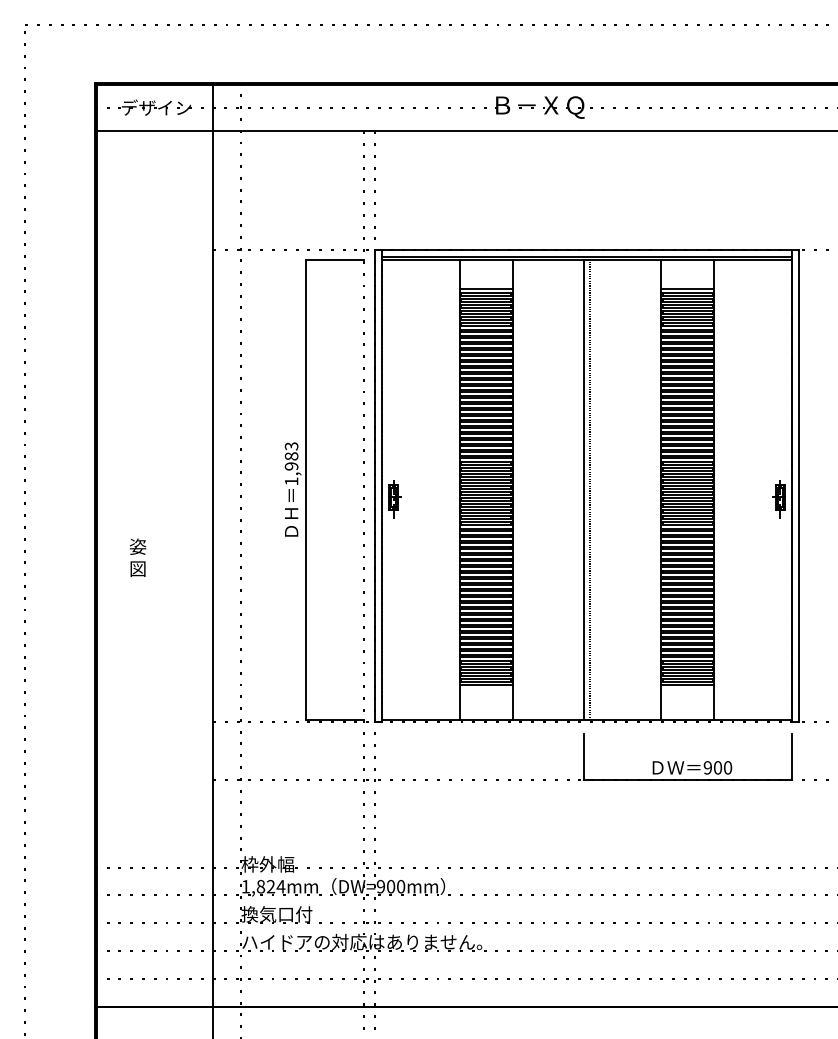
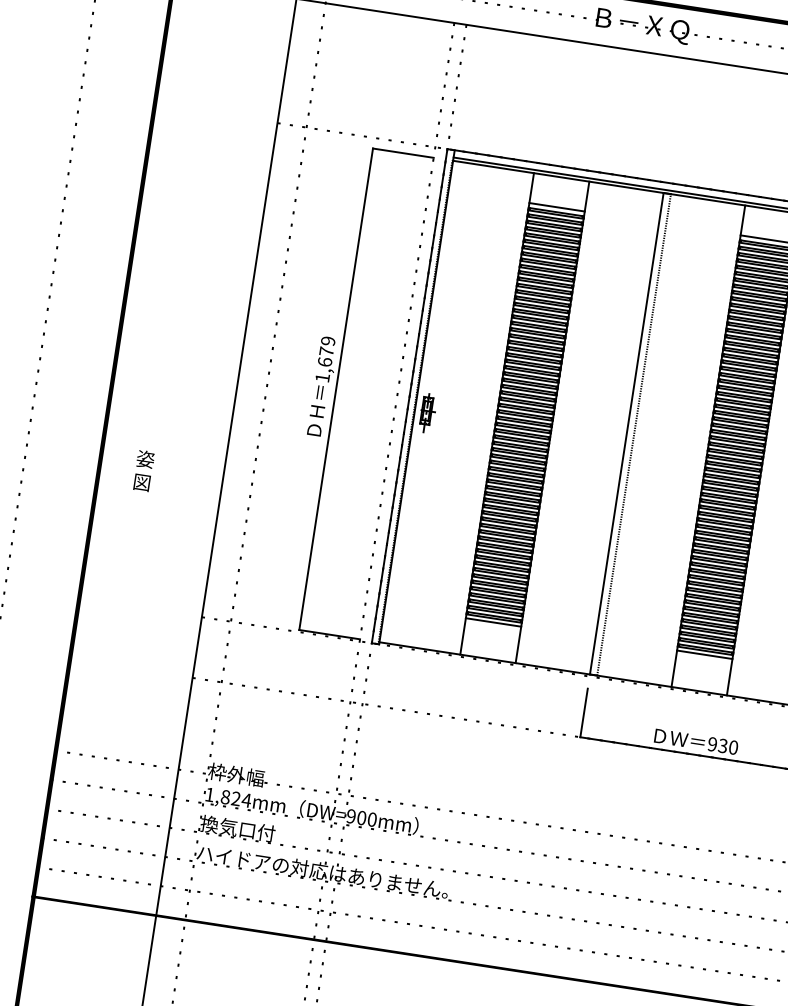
text: (291, 456) -> (326, 351), 1,983 -> 1,679
text: (138, 557) -> (144, 470), moved
text: (717, 767) -> (722, 745), 900 -> 930

